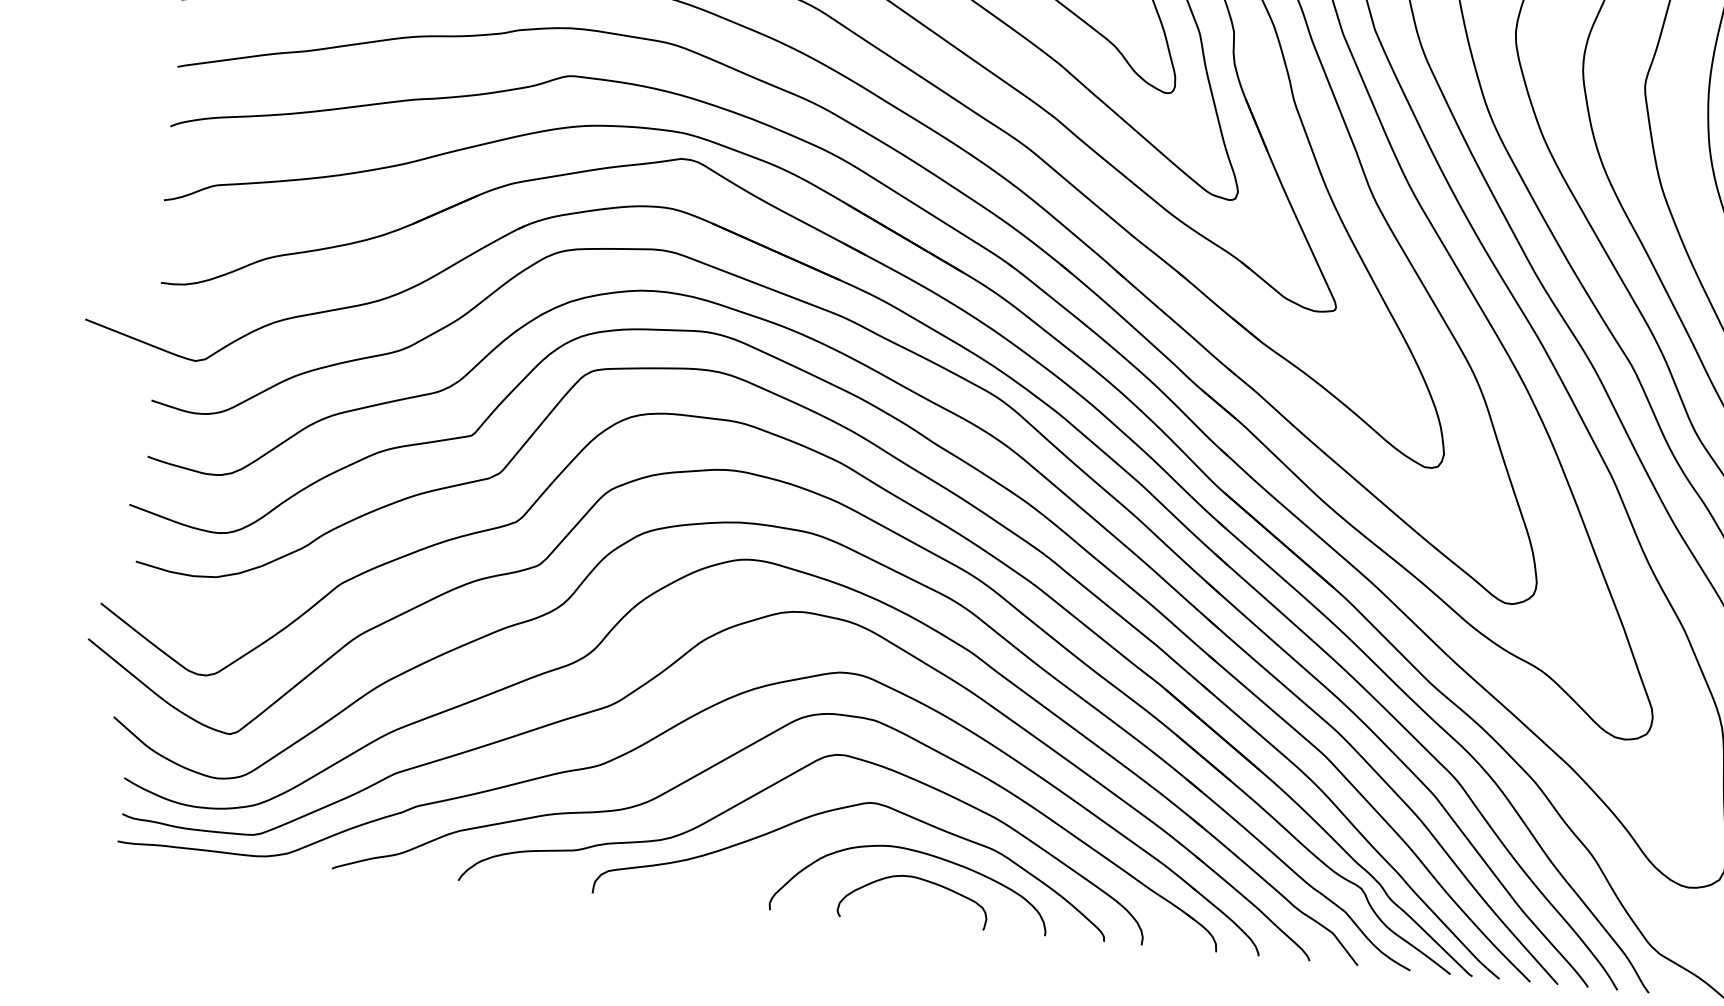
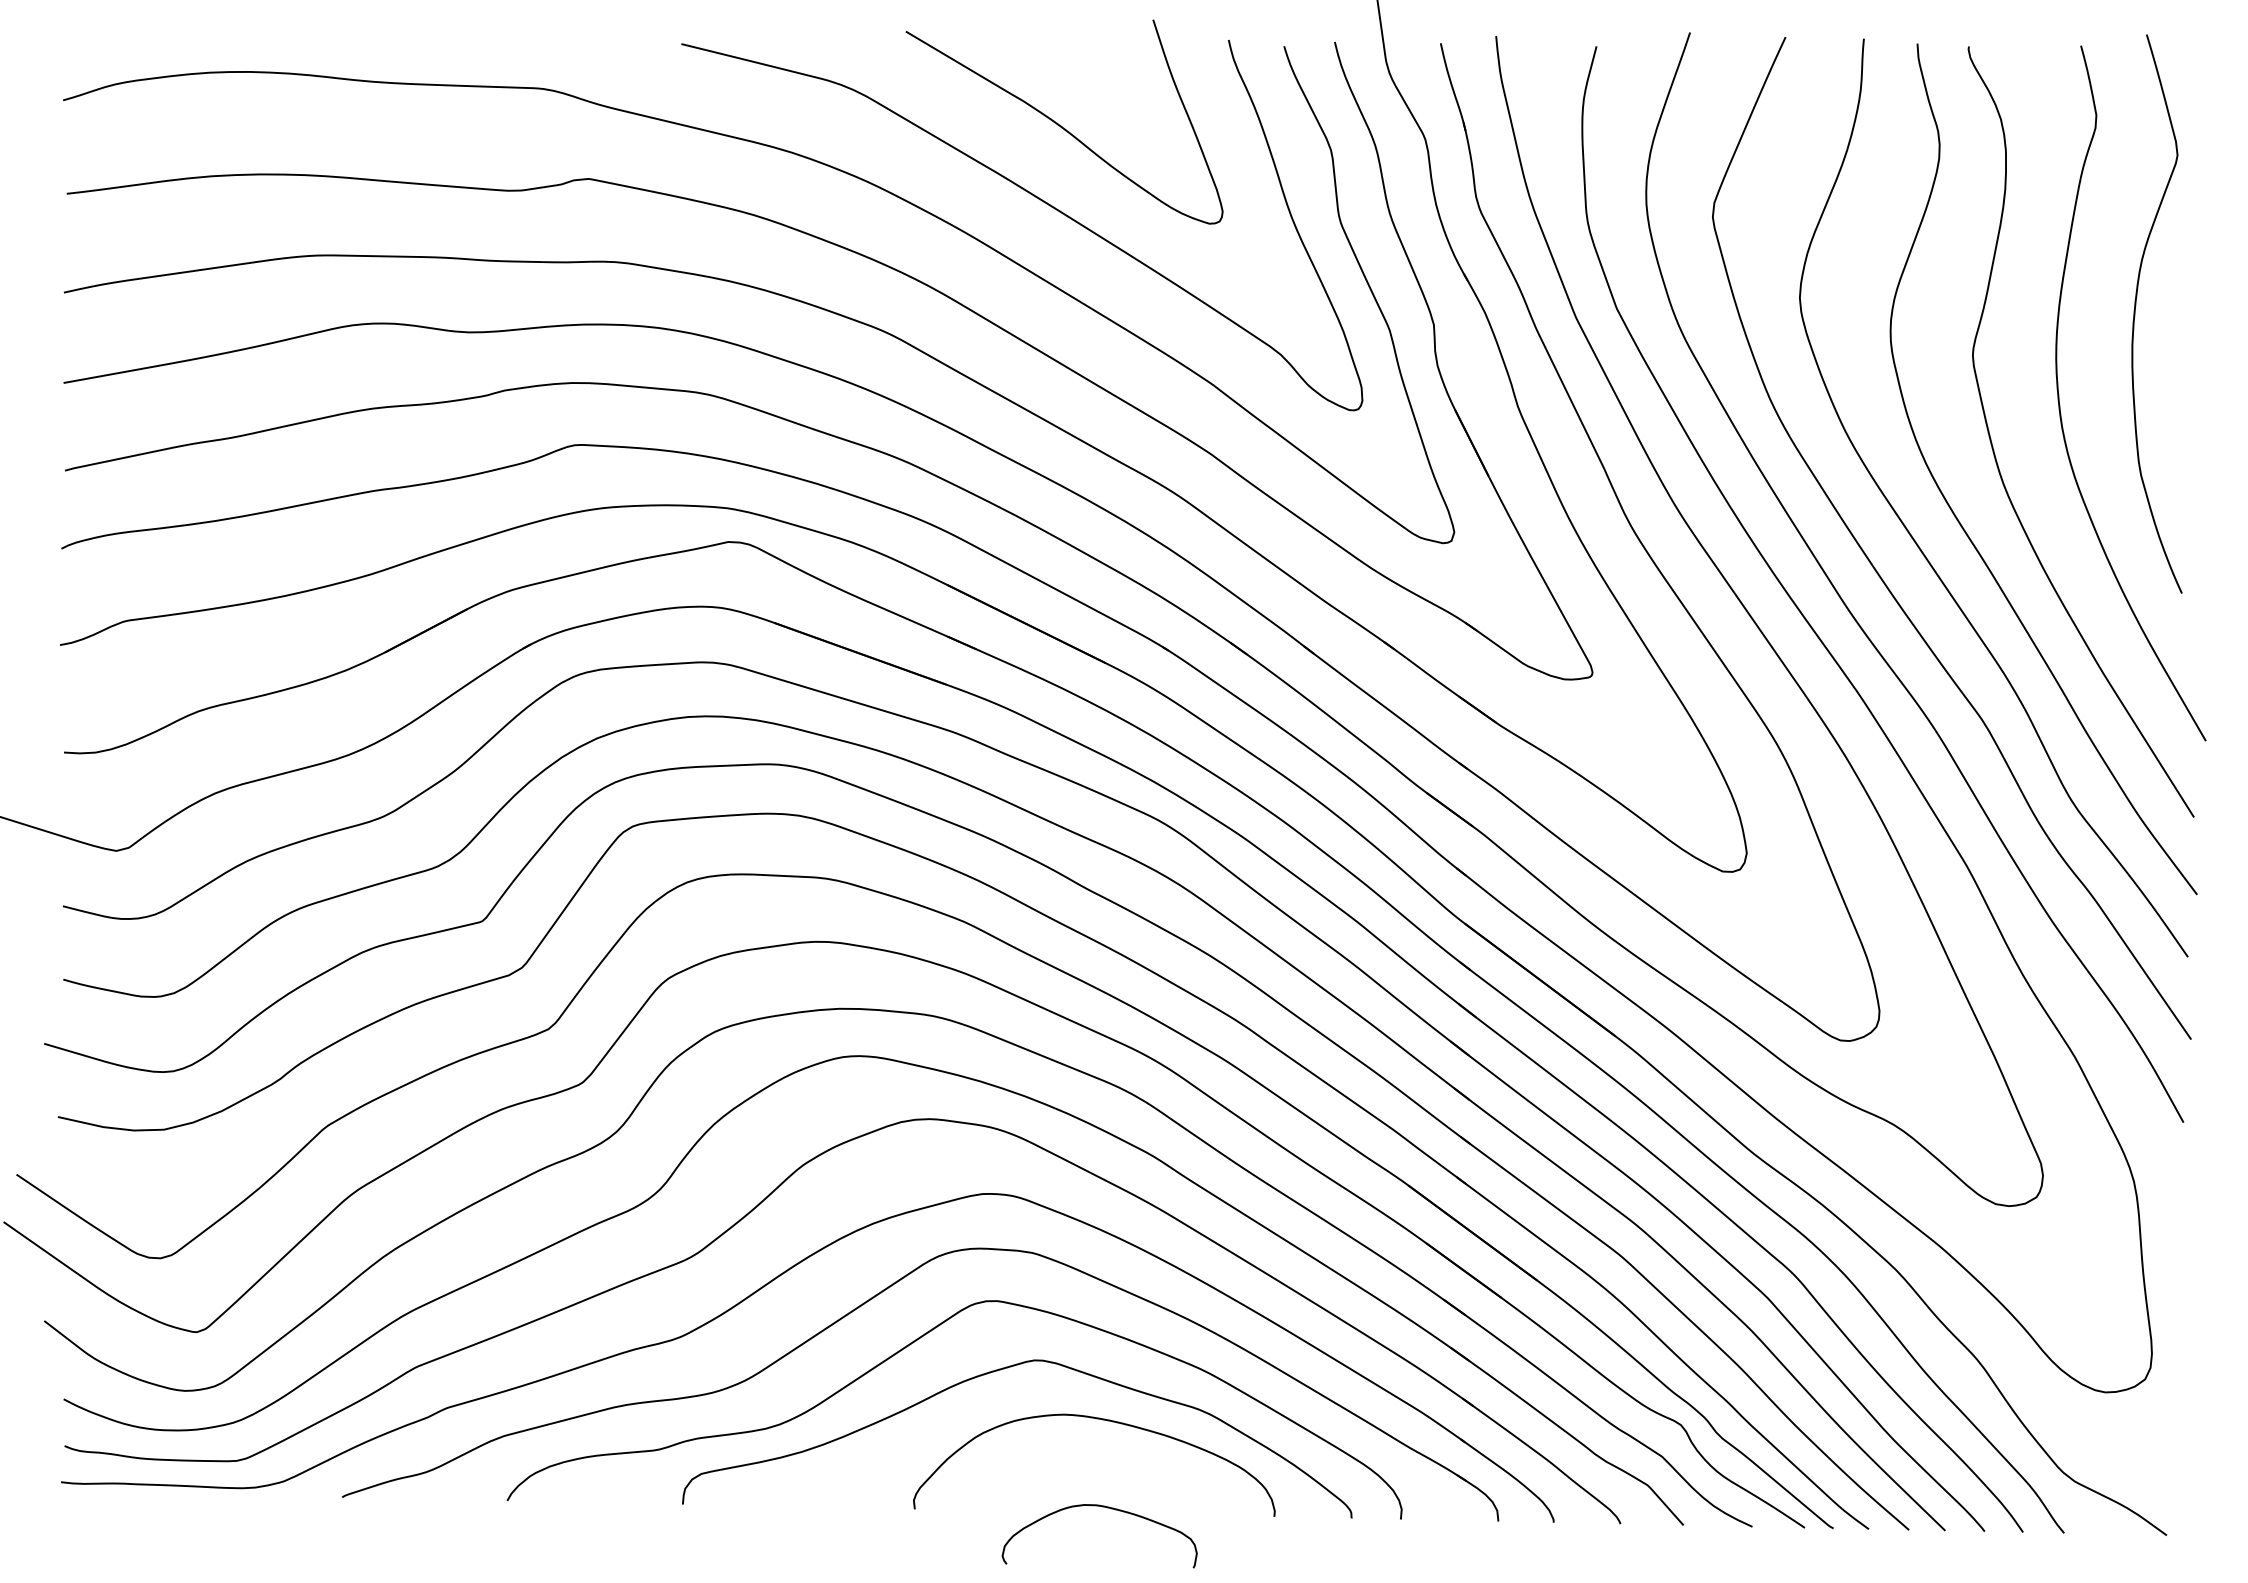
curve: (920, 879) -> (1107, 1508), moved

